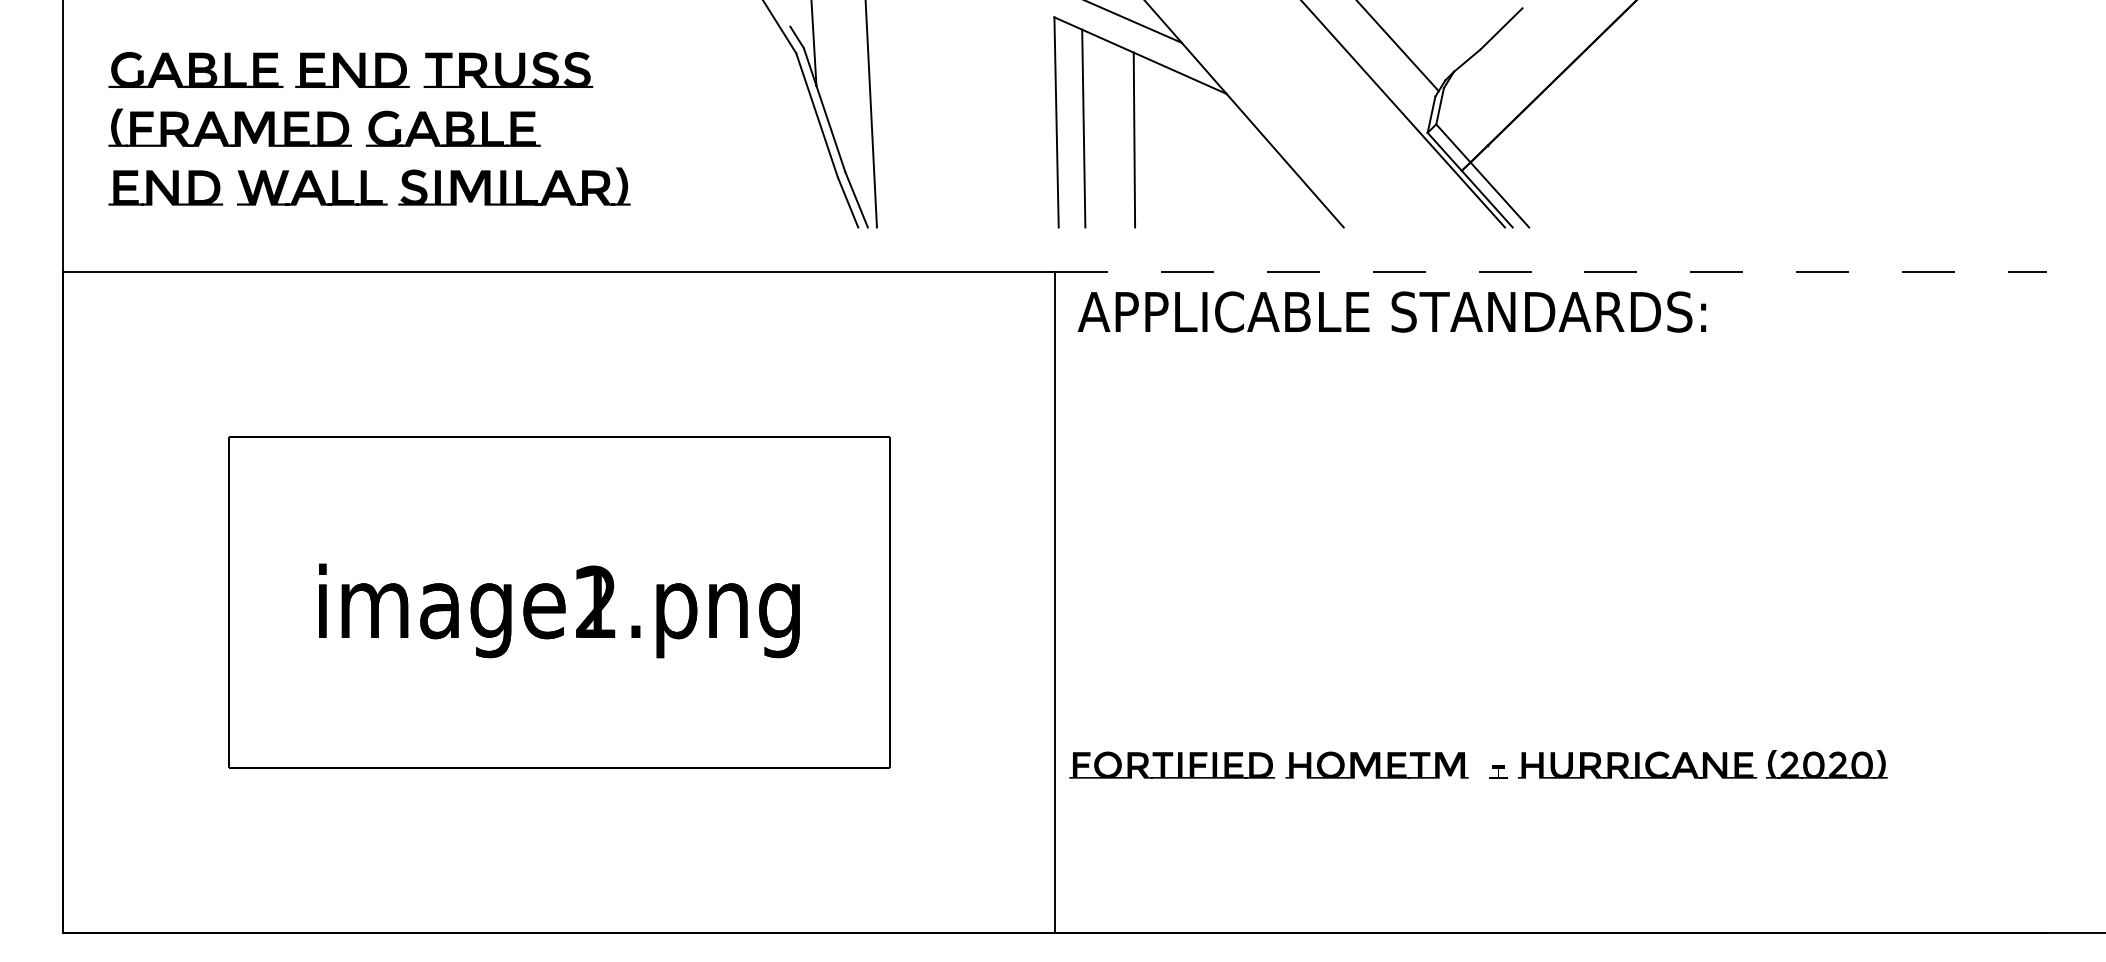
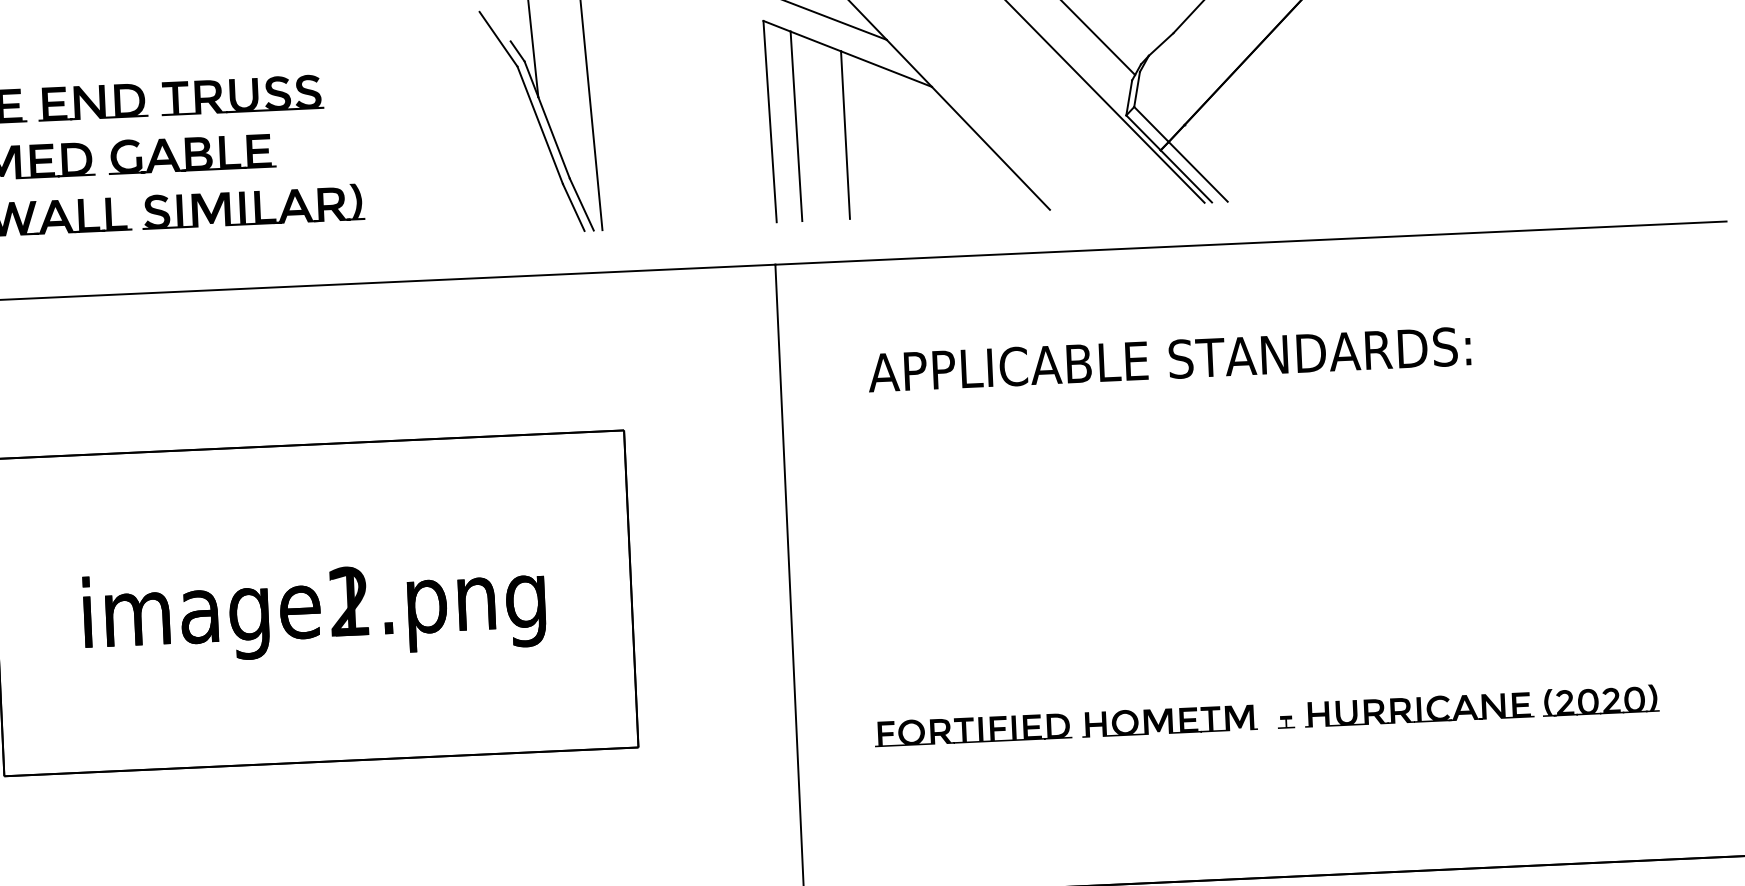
line: (1551, 271) -> (1251, 242), dashed -> solid
text: (1391, 311) -> (1168, 359), moved
text: (1478, 764) -> (1266, 715), moved

